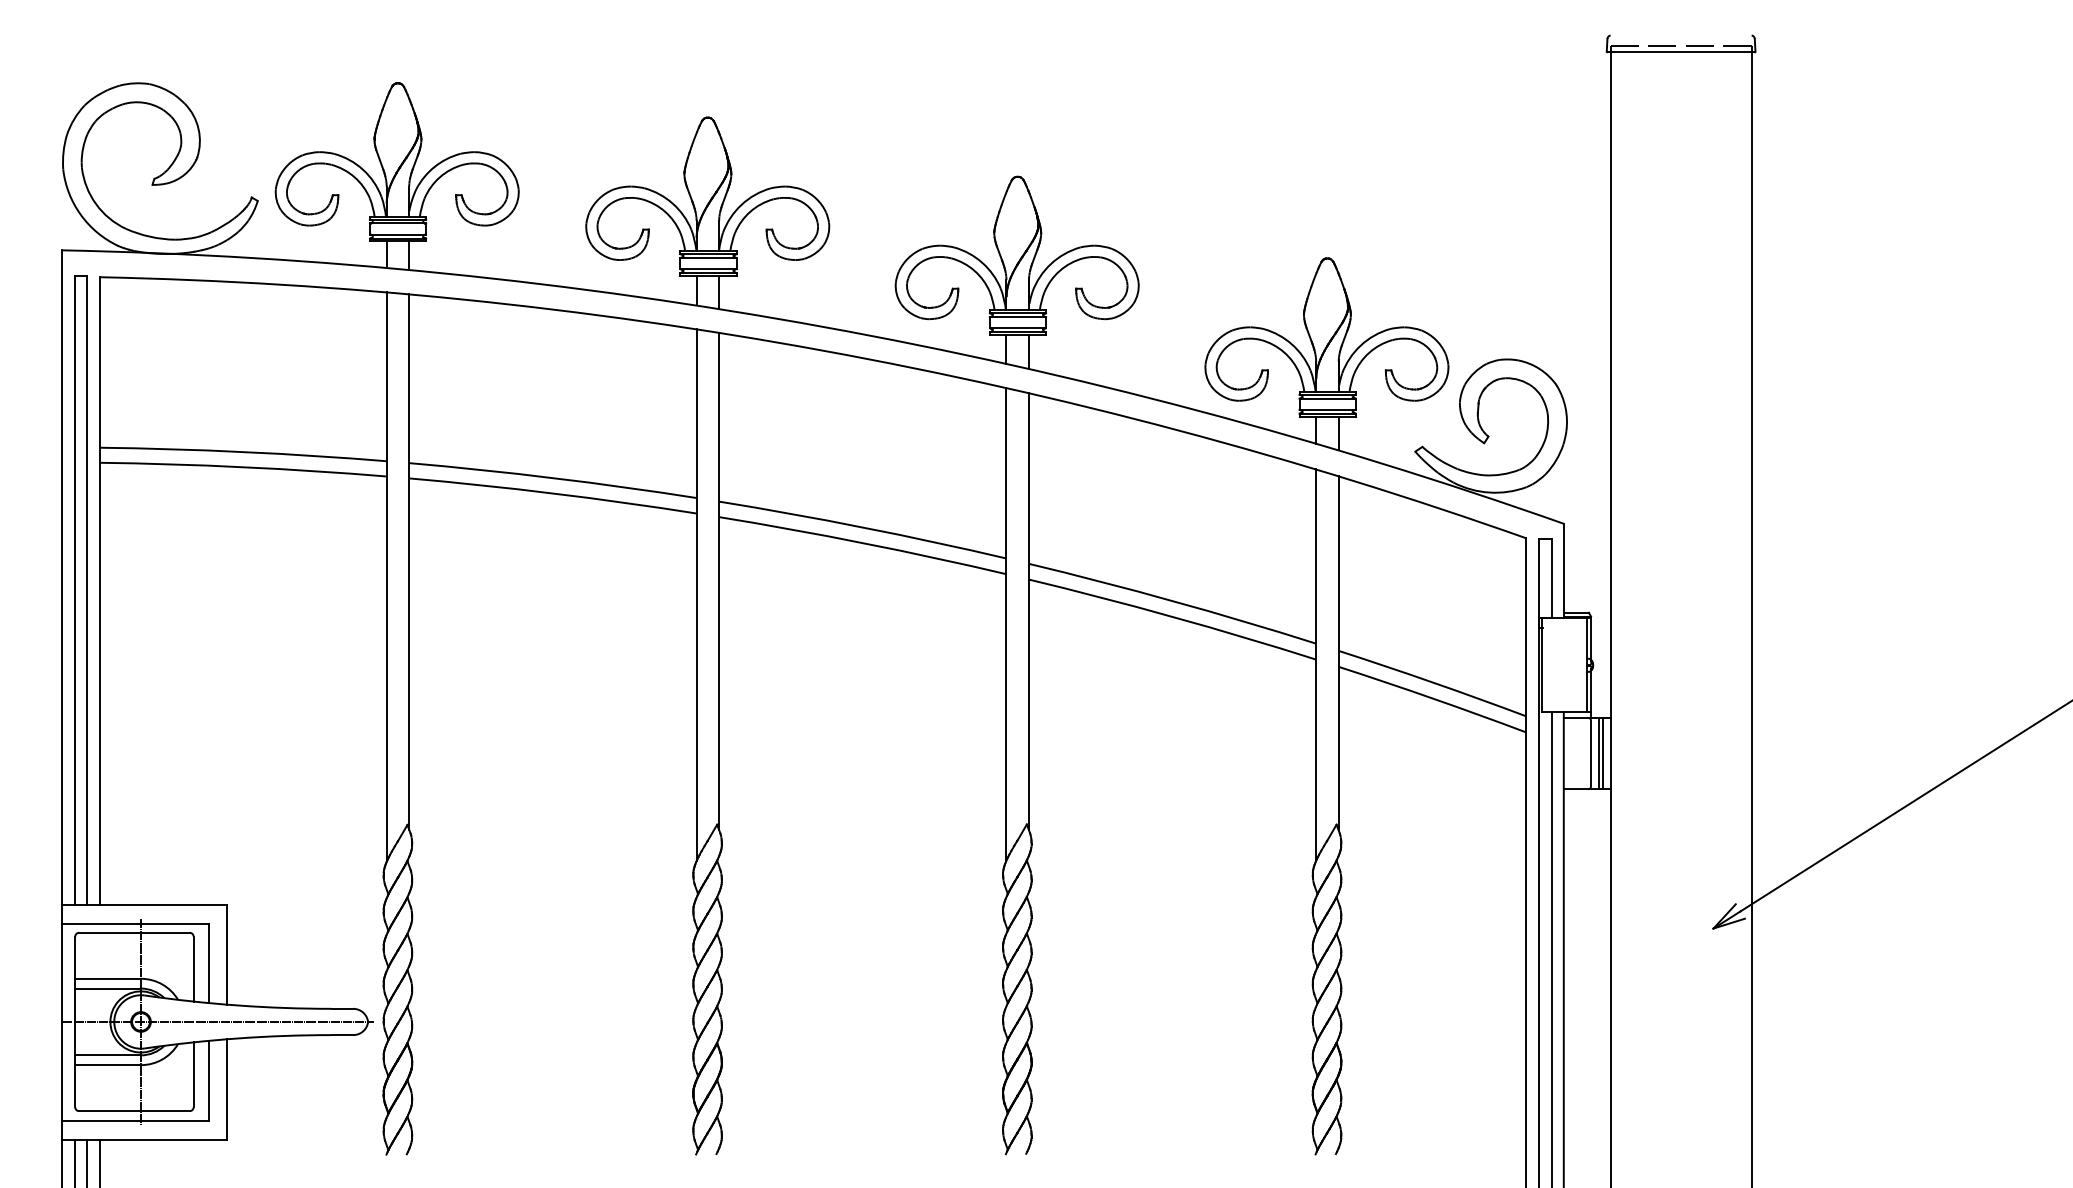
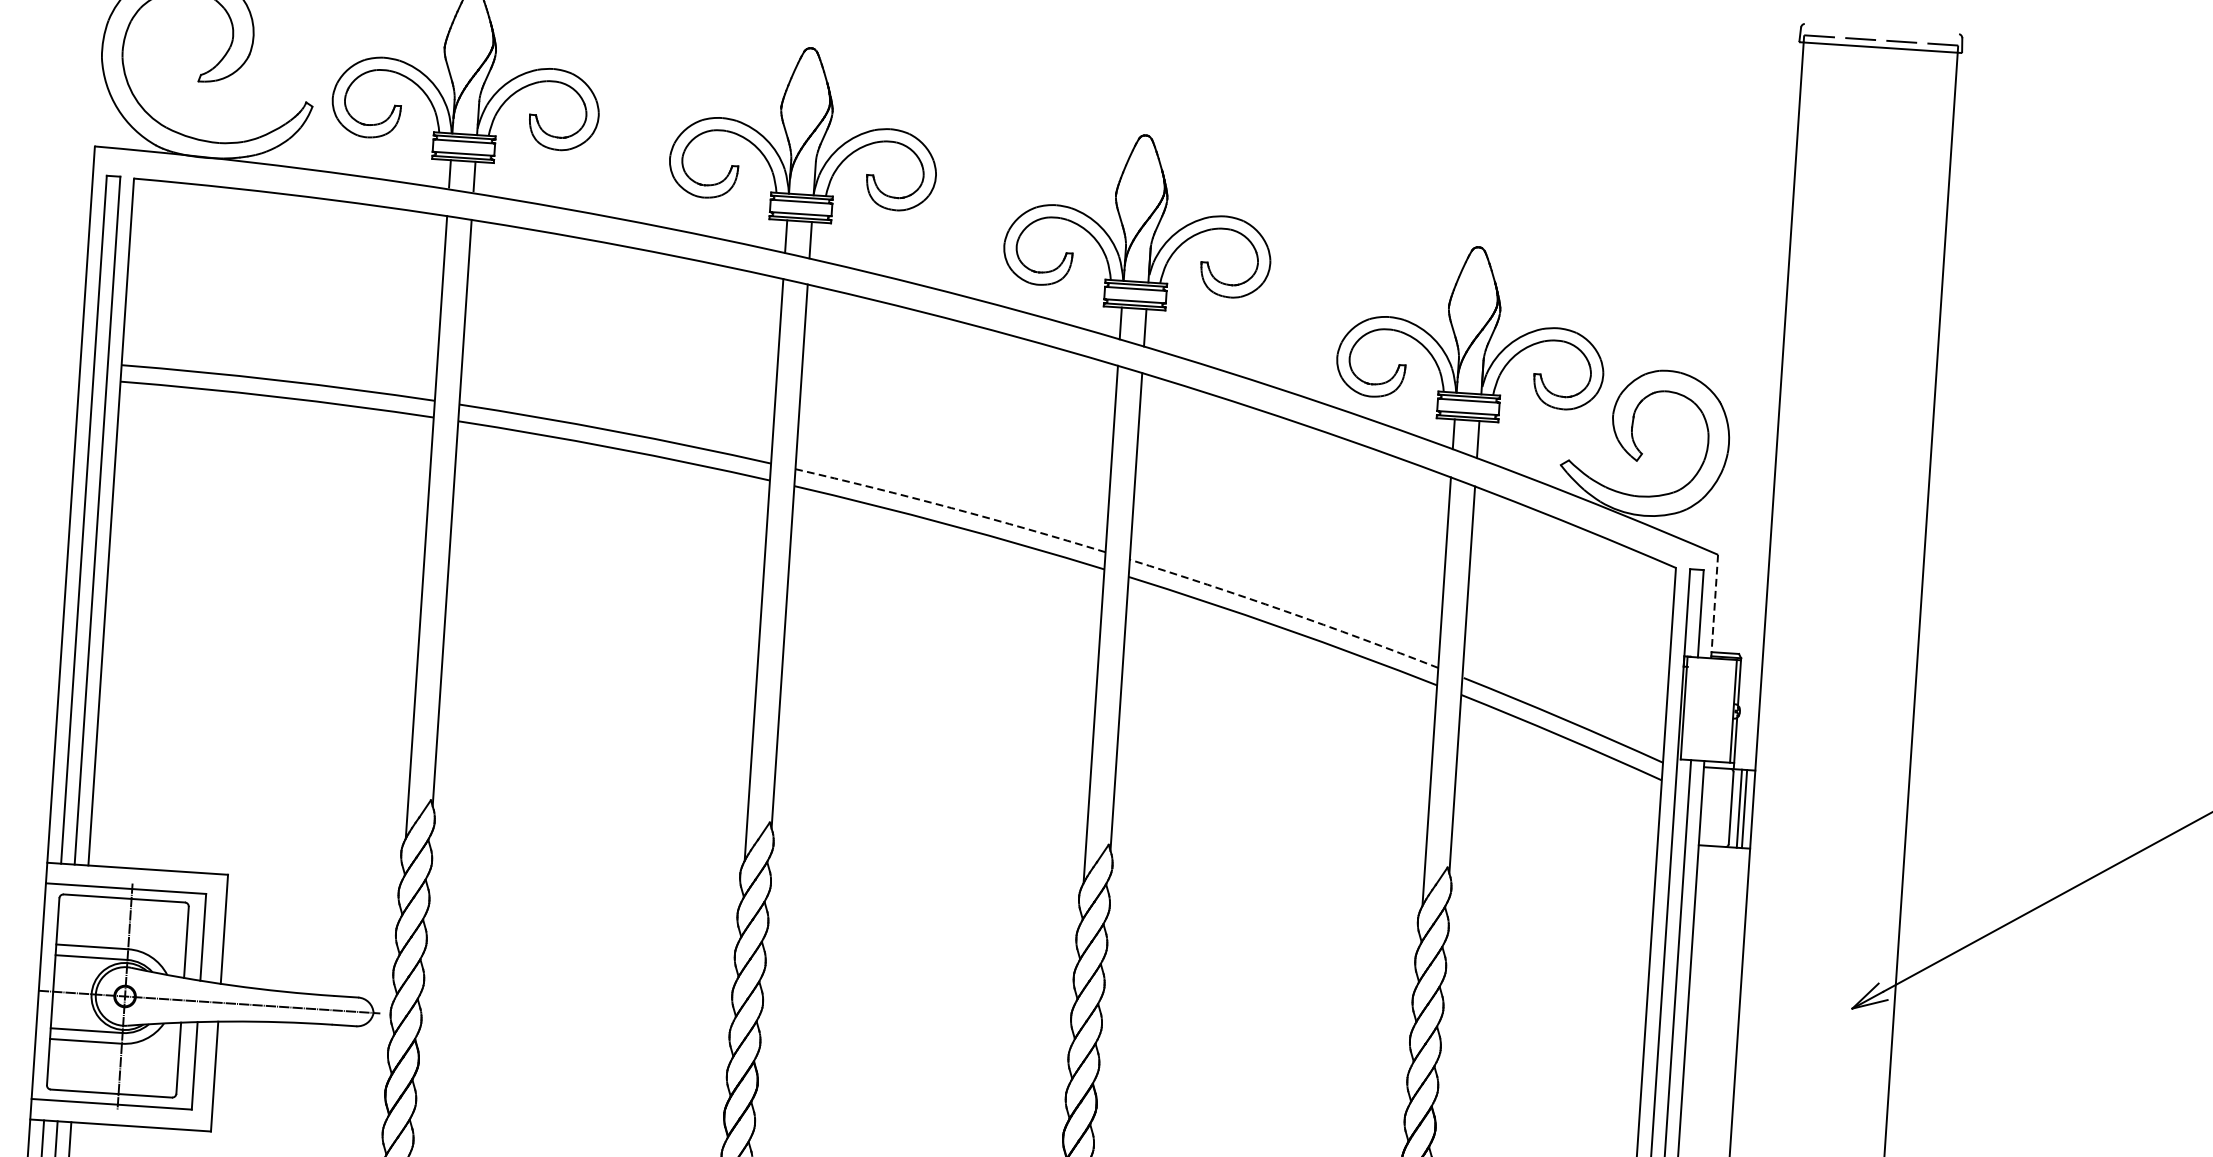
arc: (863, 527) -> (951, 507), solid -> dashed
line: (1563, 571) -> (1714, 606), solid -> dashed
arc: (1173, 601) -> (1285, 611), solid -> dashed

